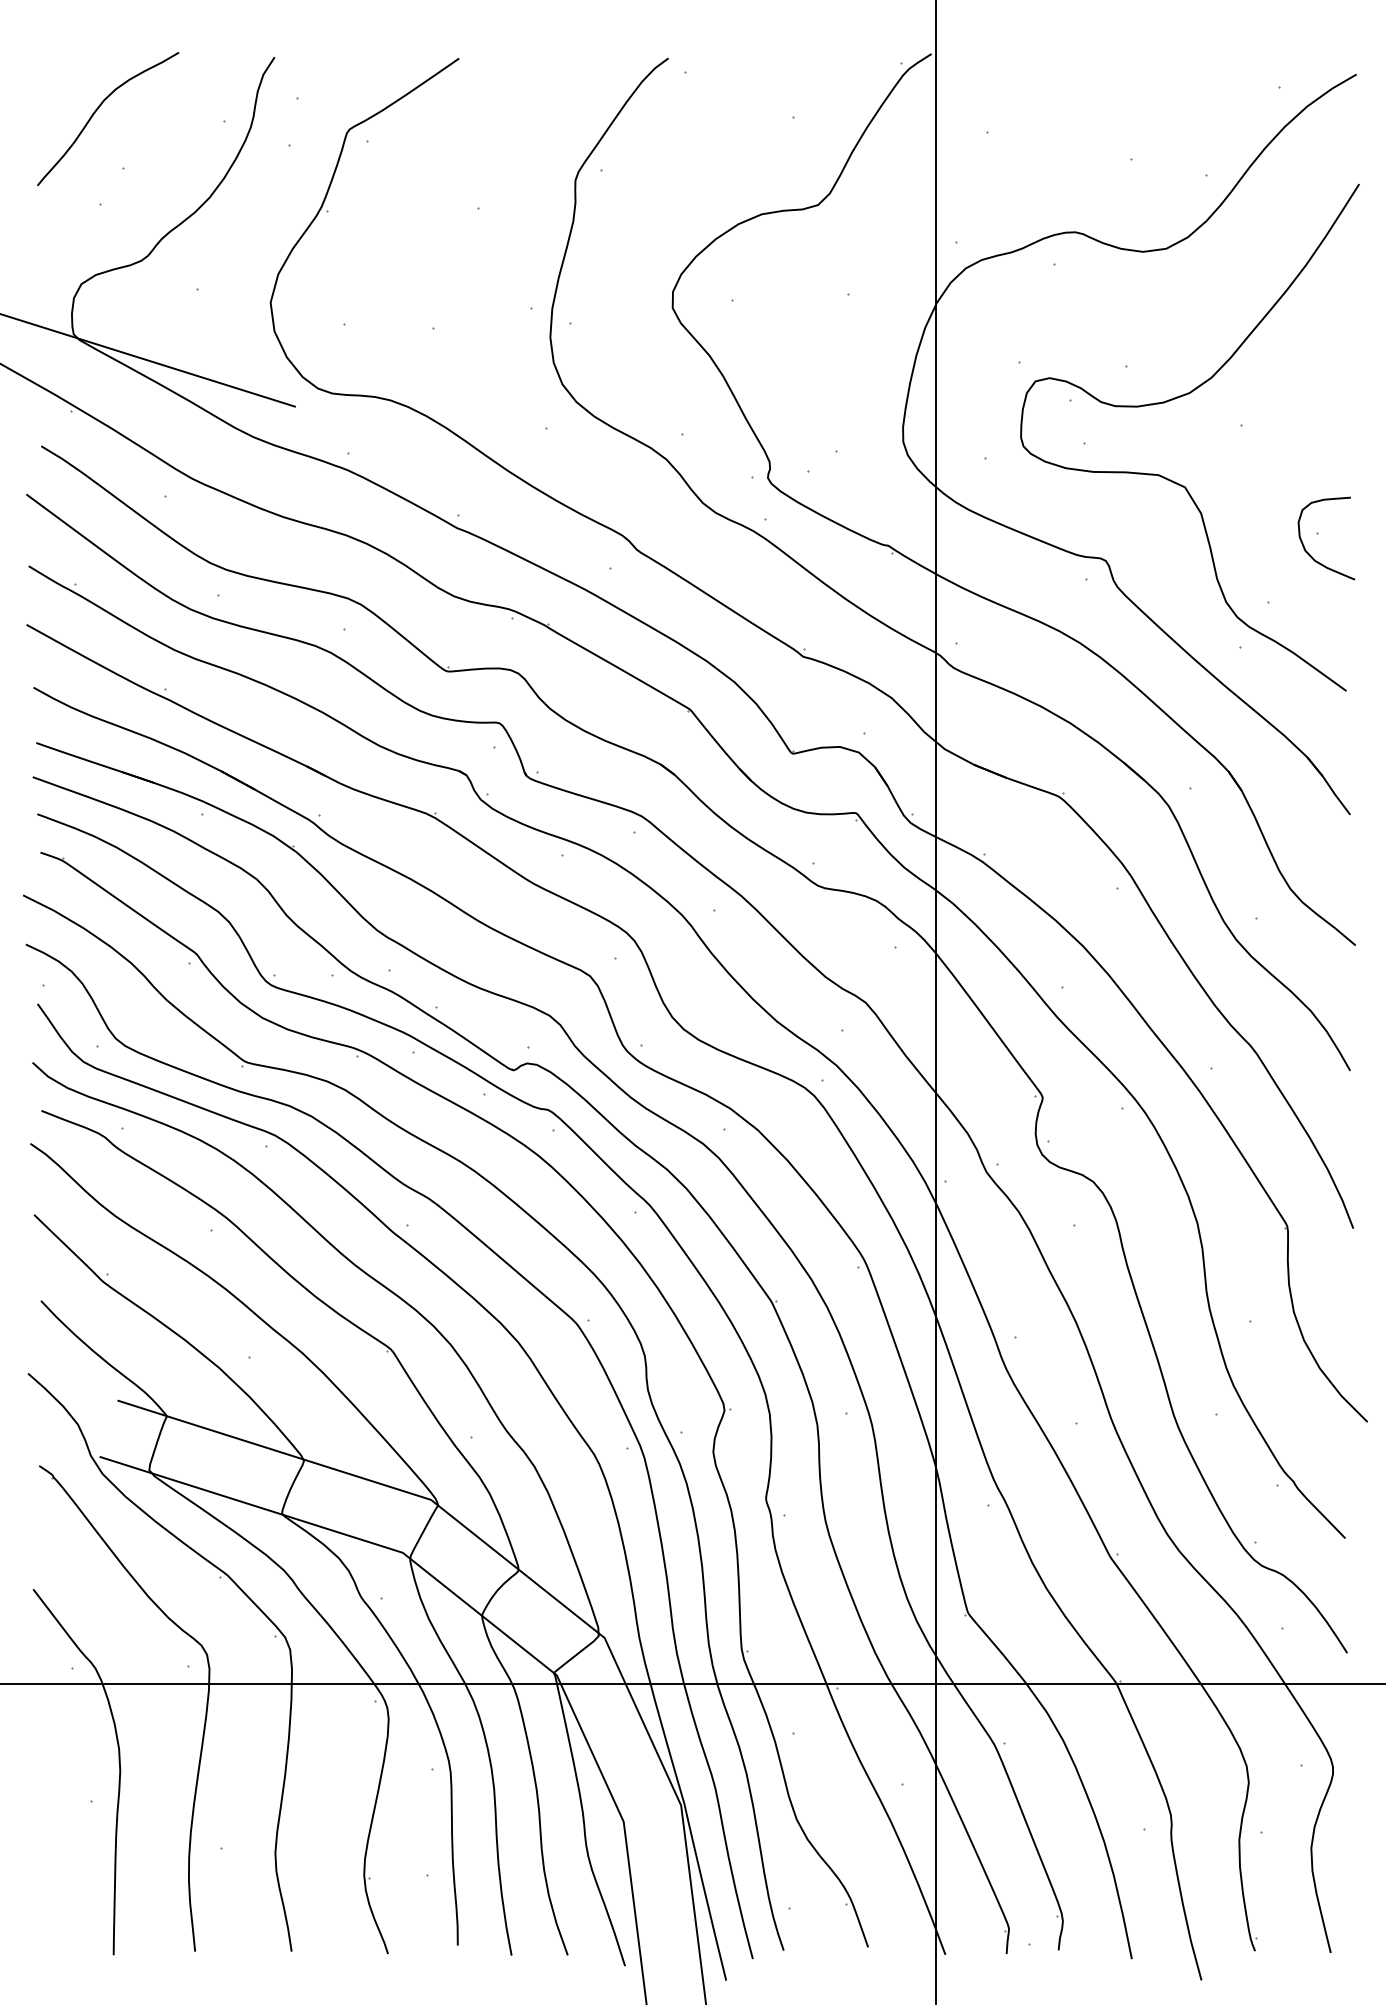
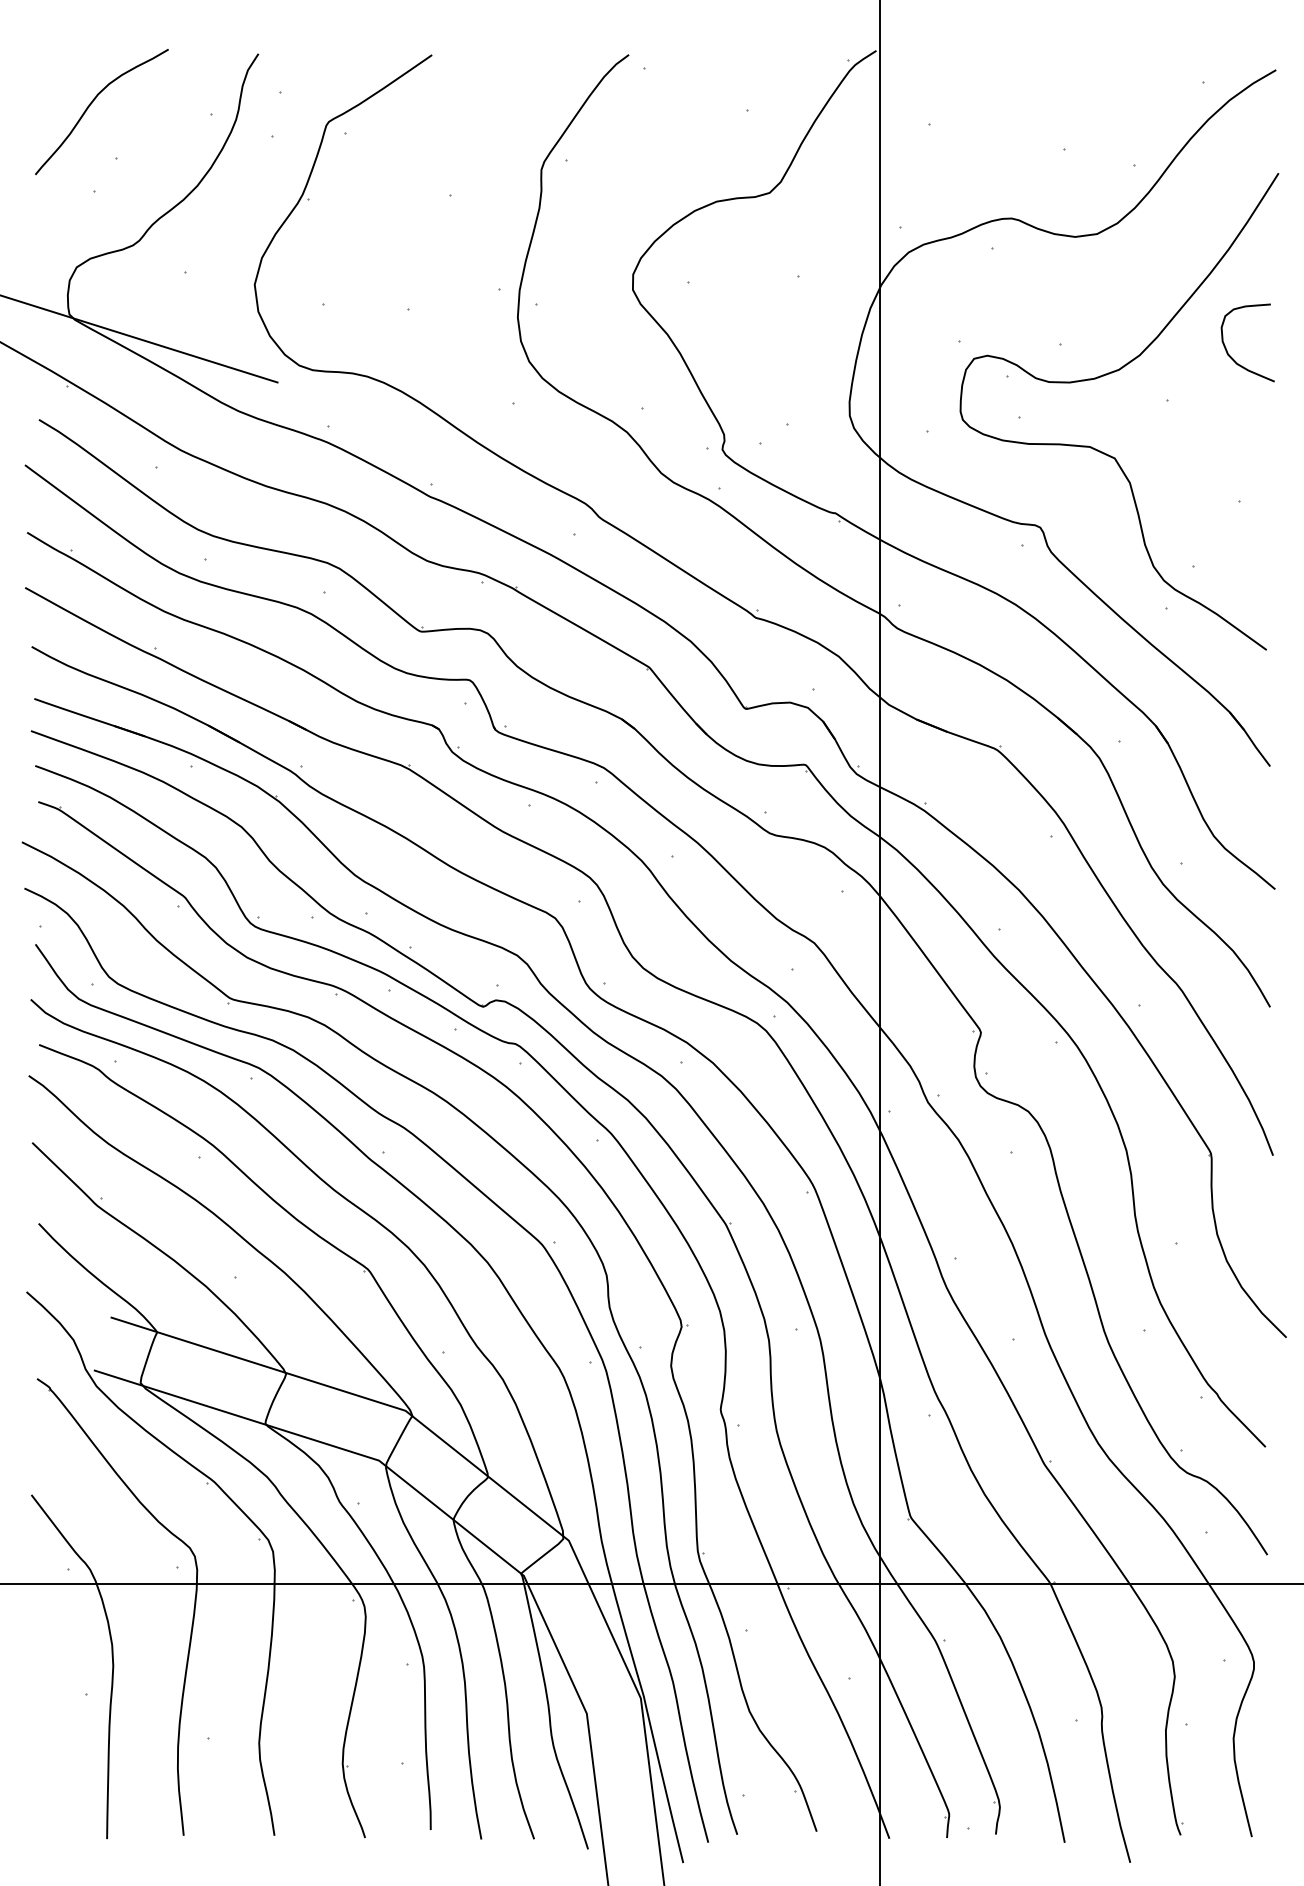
curve: (1310, 554) -> (1232, 357), moved

